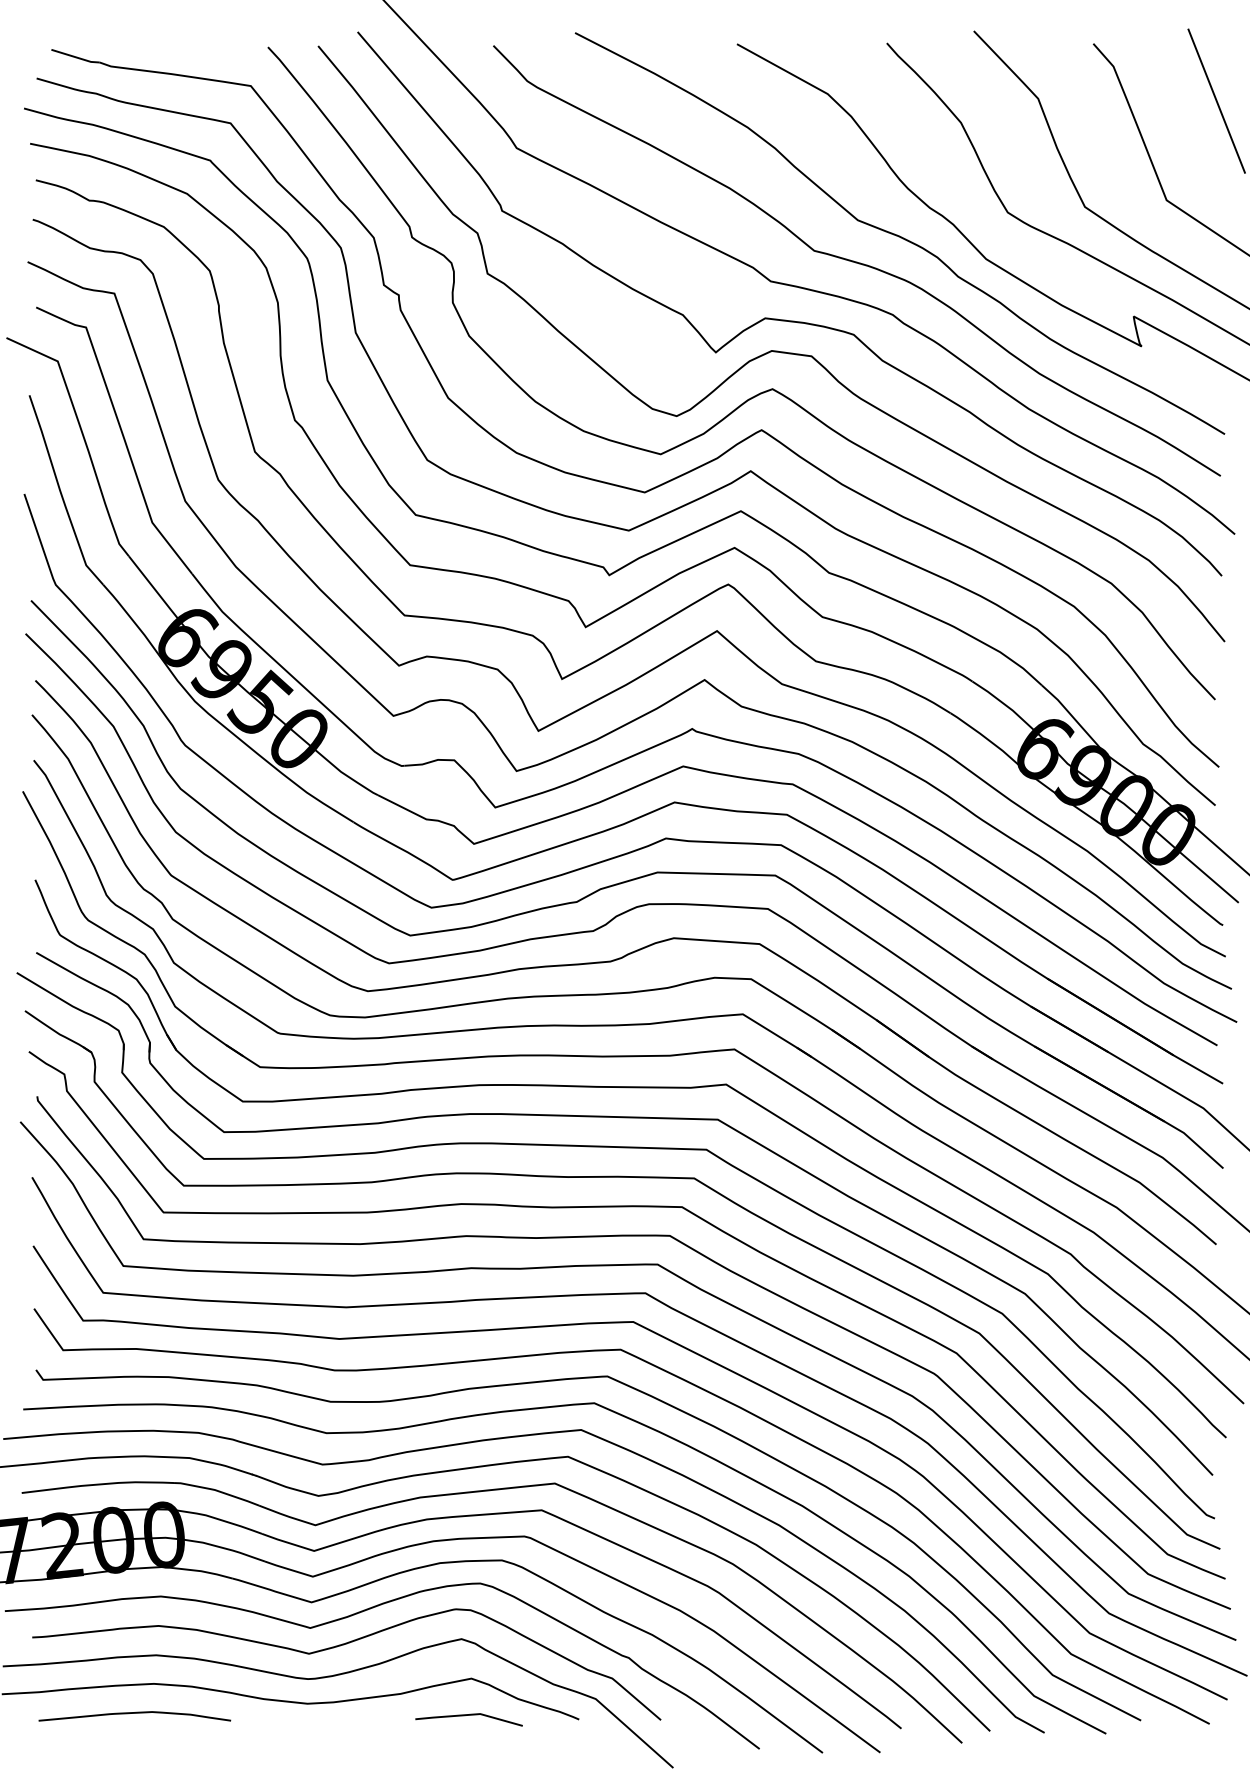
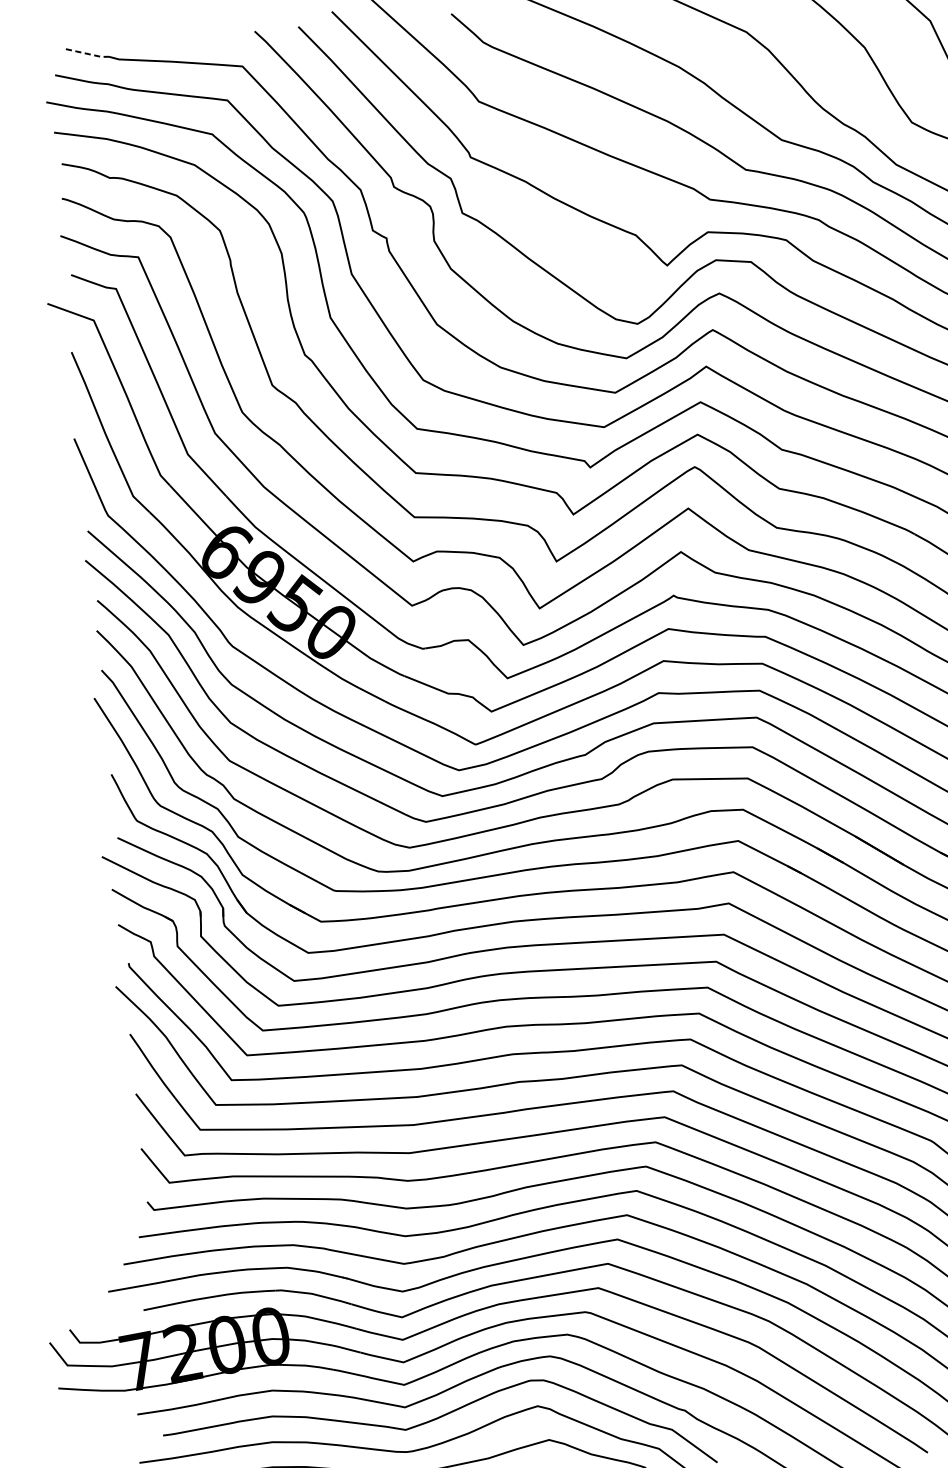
line: (75, 57) -> (87, 54), solid -> dashed

